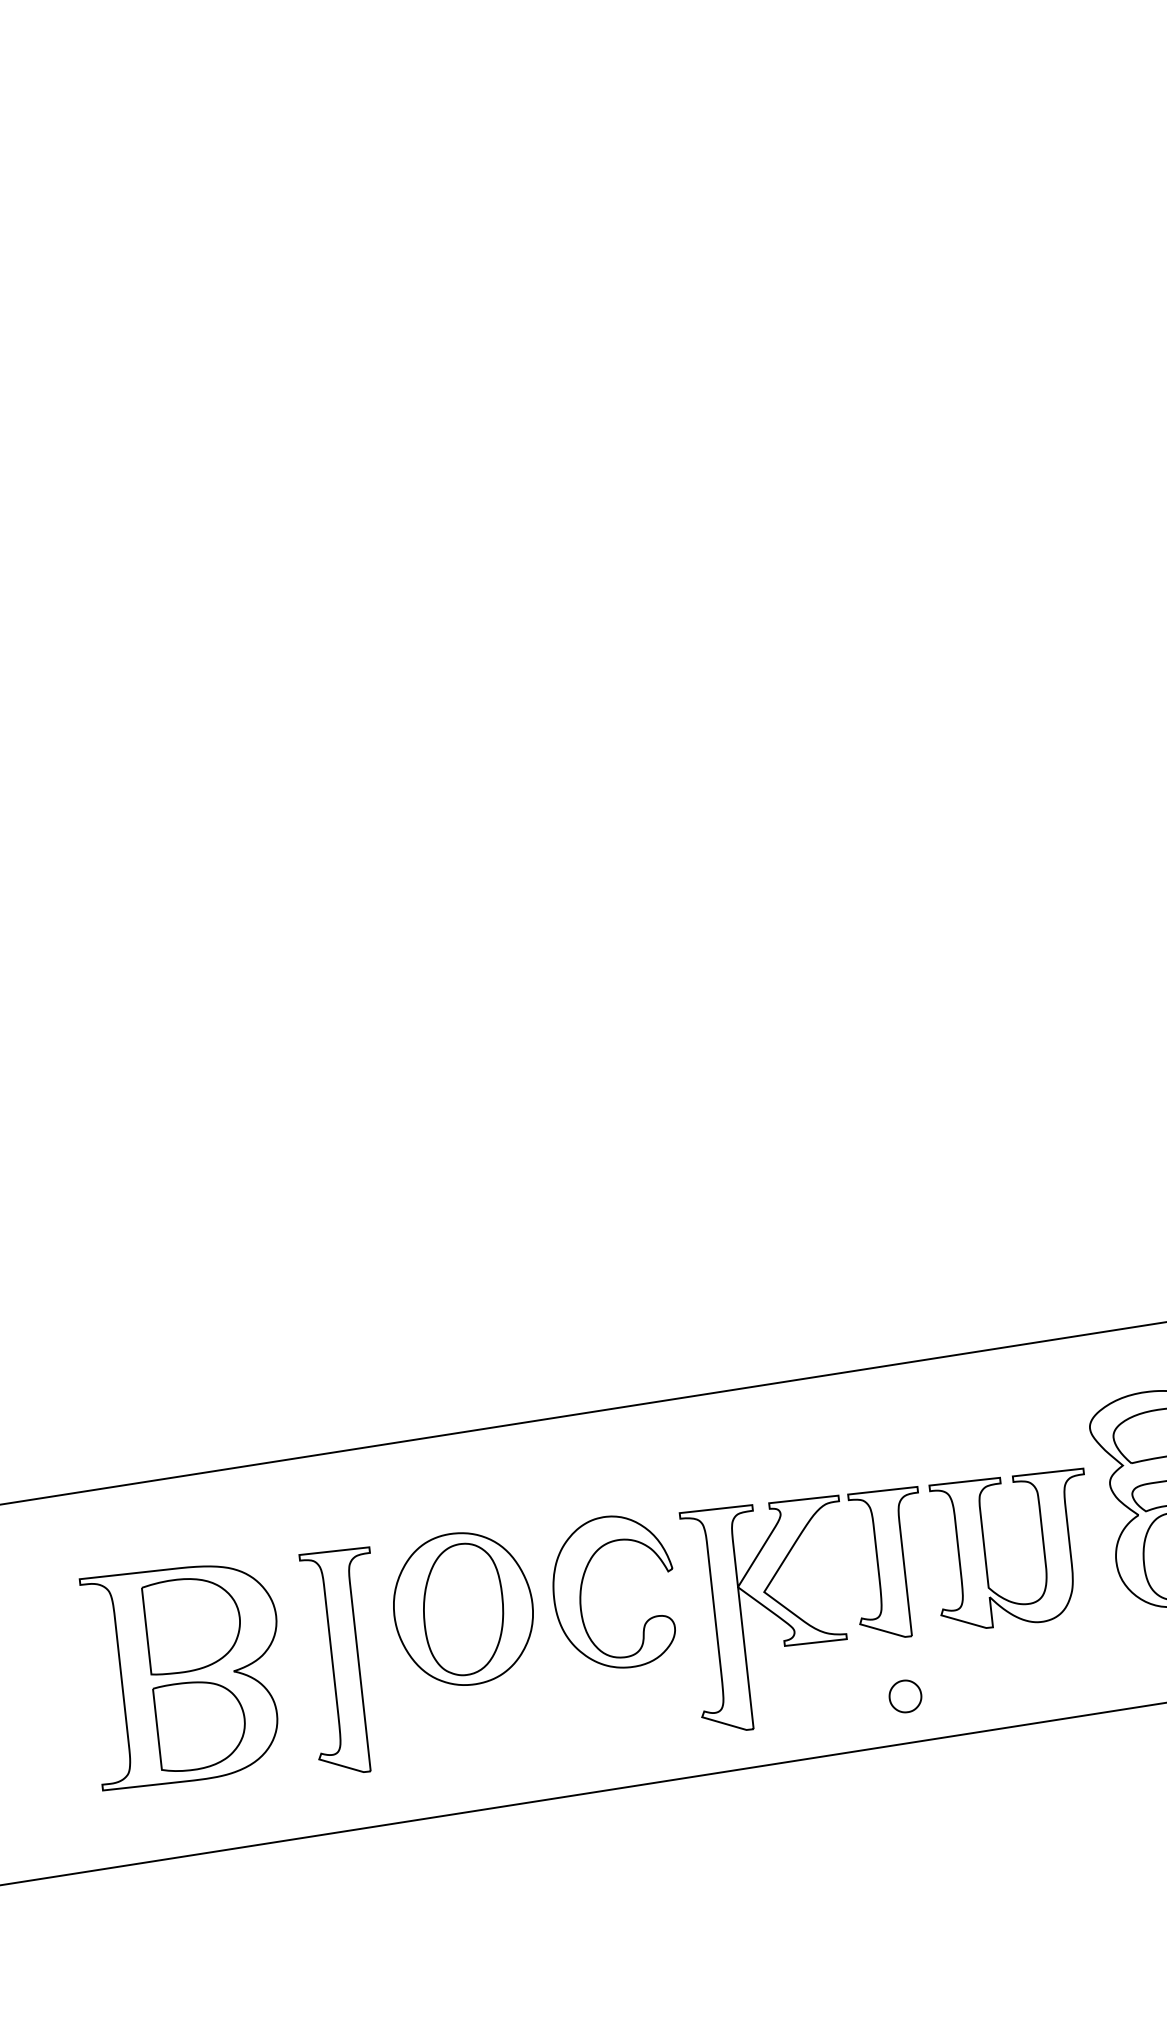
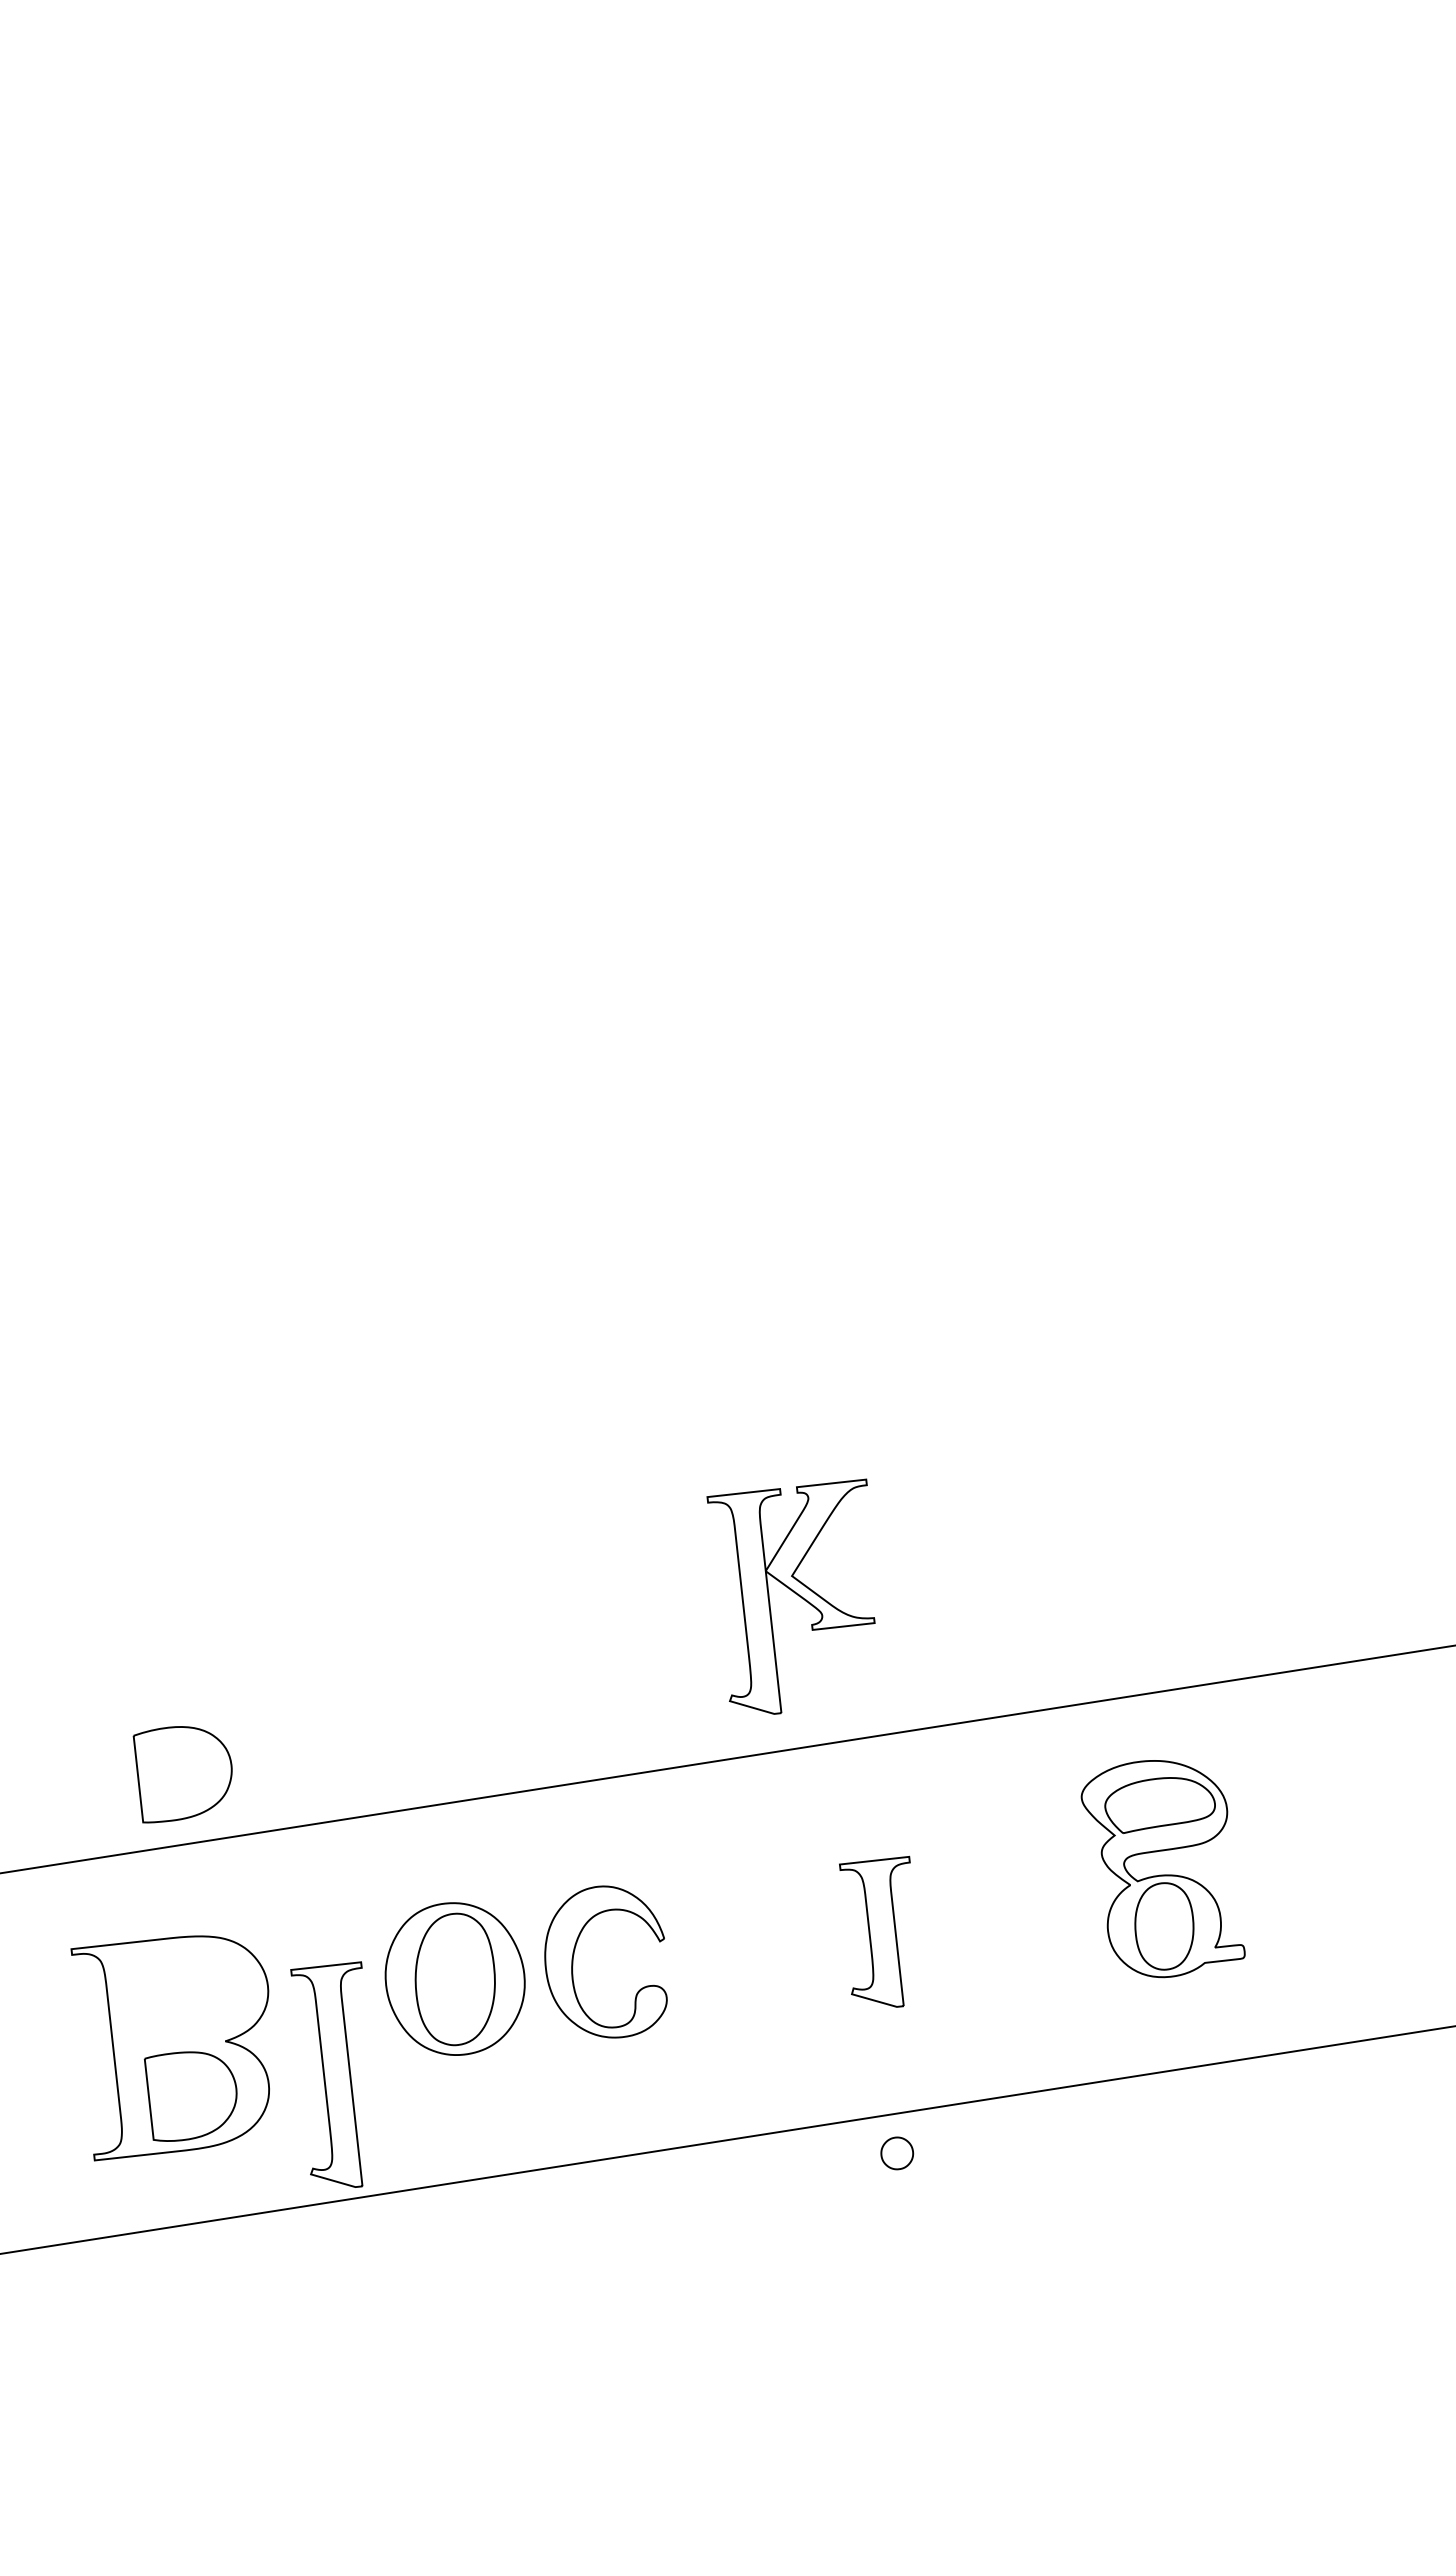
part: (985, 1548) -> (977, 1918), removed
part: (762, 1612) -> (790, 1596), moved
part: (190, 1626) -> (182, 1774), moved
part: (334, 1659) -> (326, 2074), moved
part: (905, 1696) -> (897, 2153), moved

